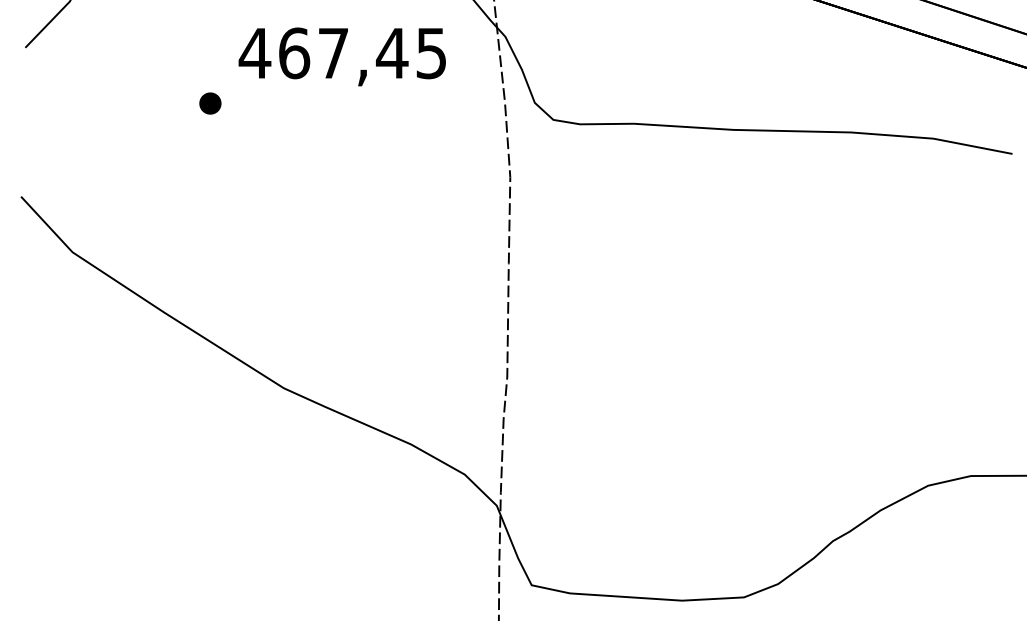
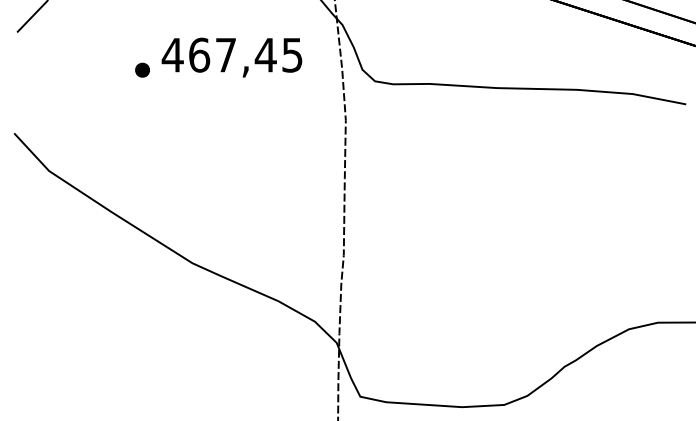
text: (341, 56) -> (231, 57), moved

